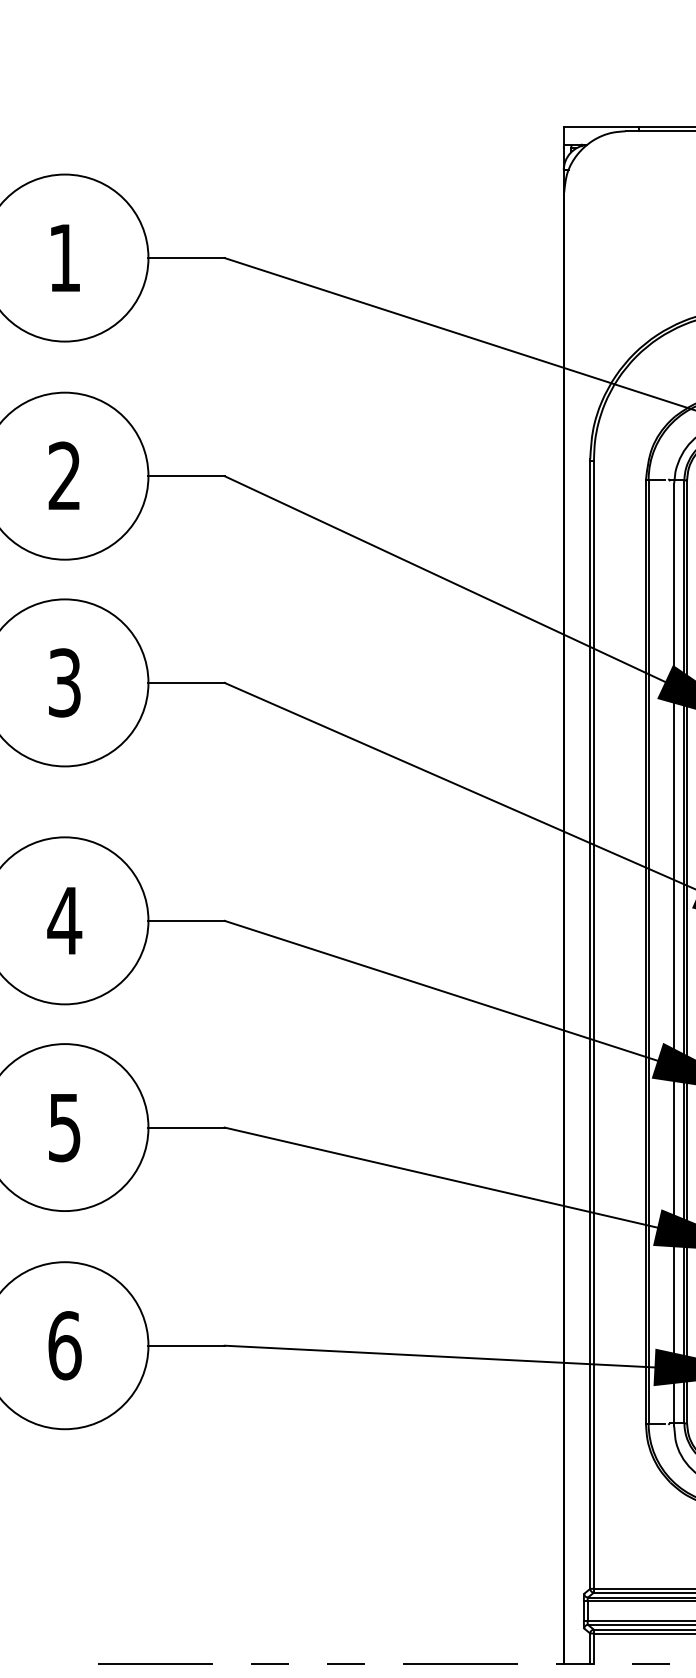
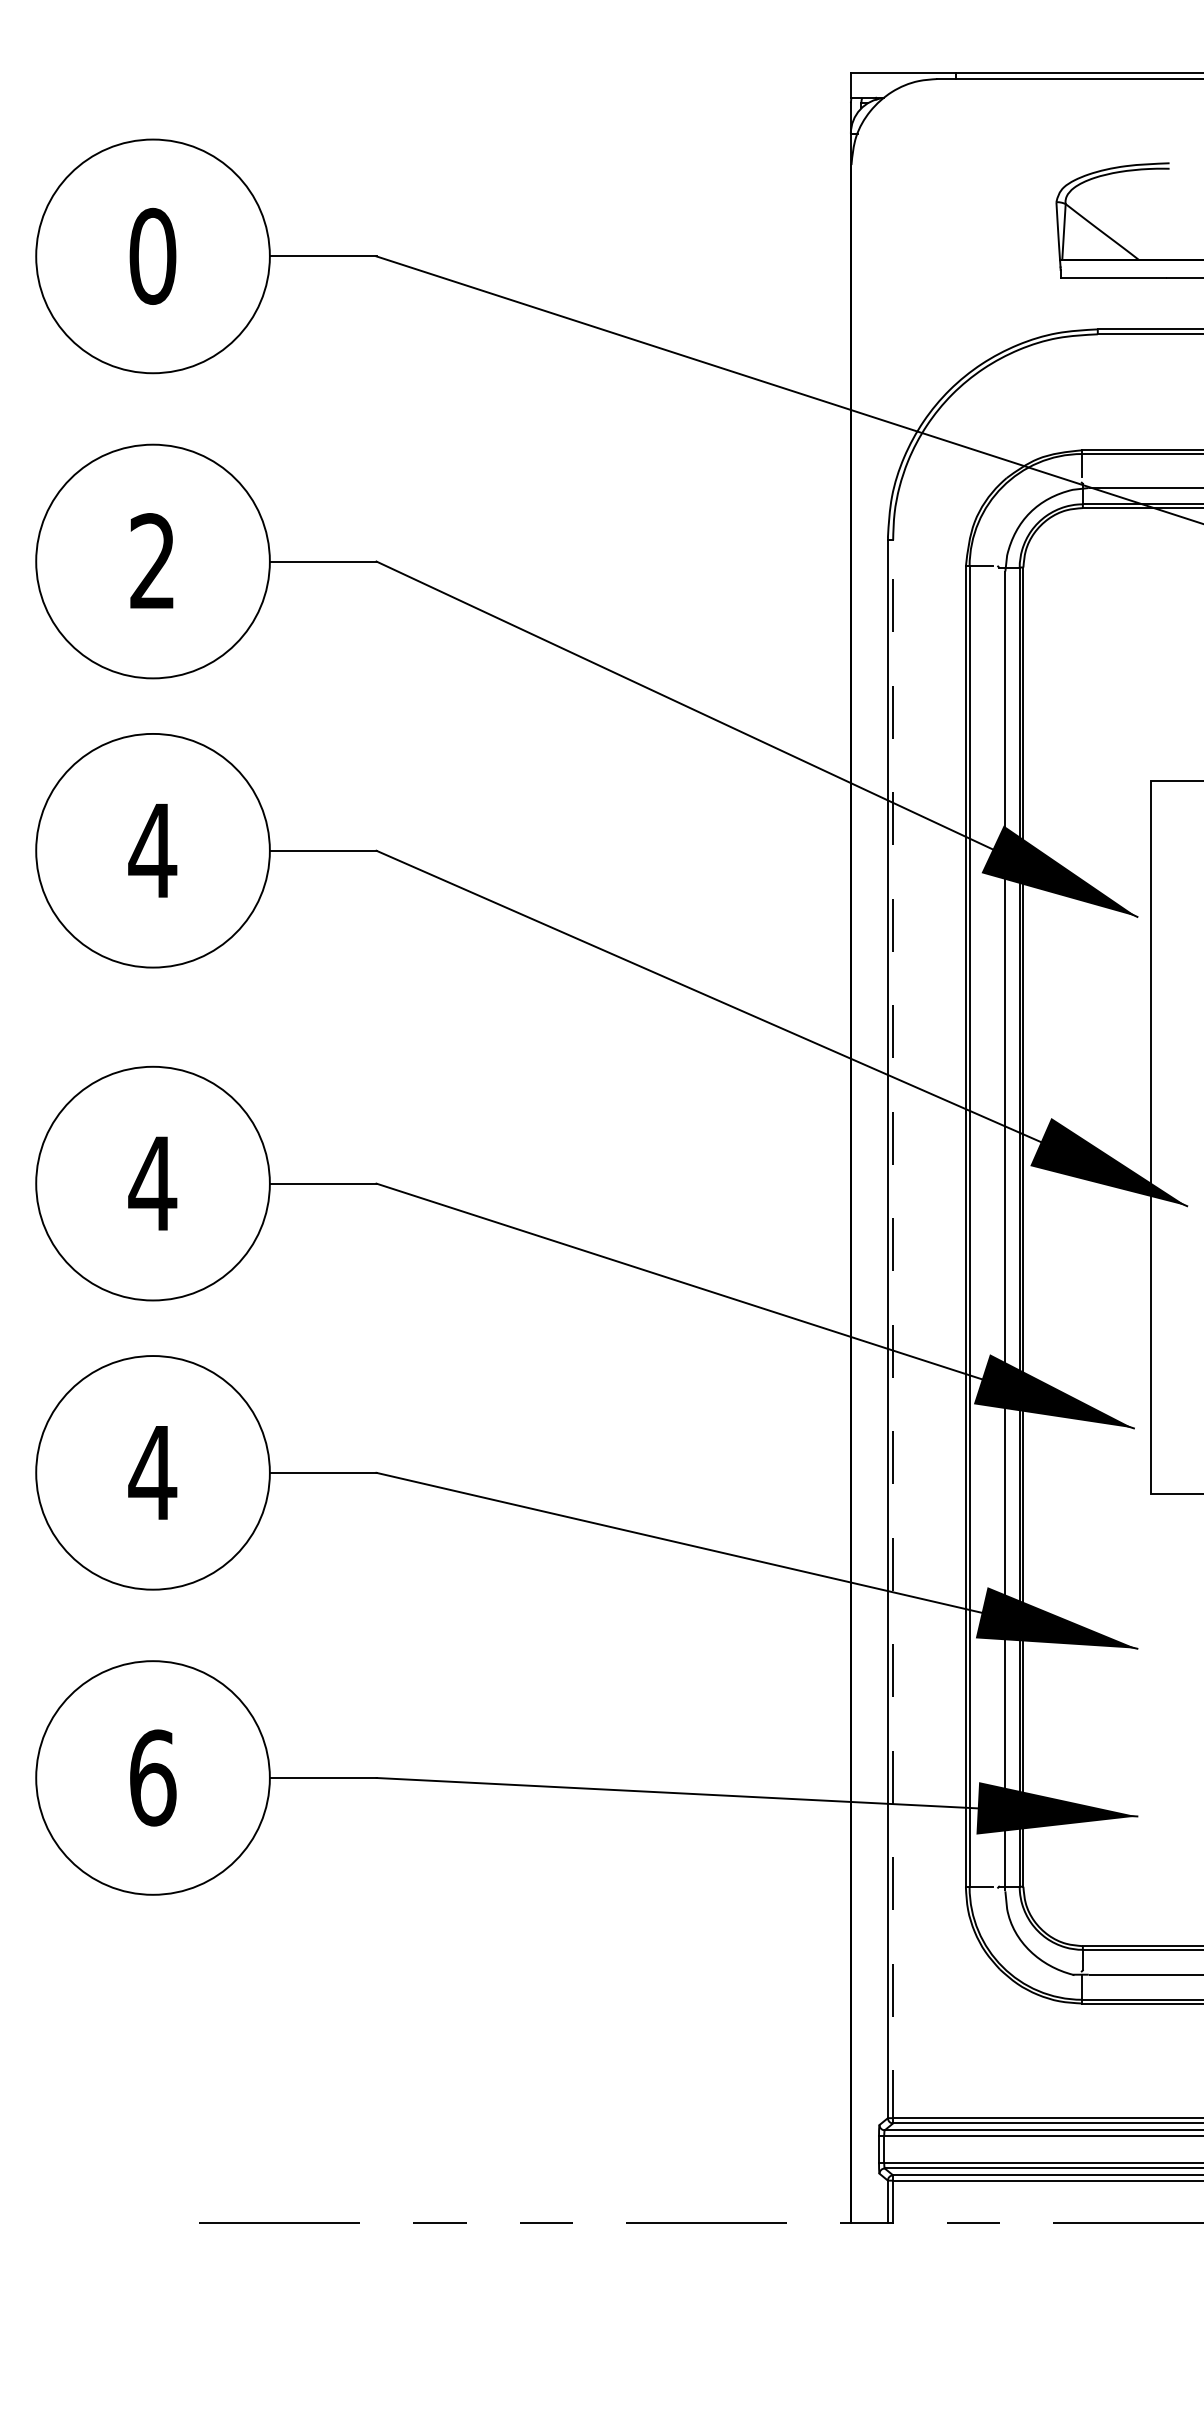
text: (64, 257) -> (152, 255), 1 -> 0
text: (64, 682) -> (152, 850), 3 -> 4
line: (594, 1026) -> (893, 1331), solid -> dashed
text: (64, 1128) -> (152, 1473), 5 -> 4

